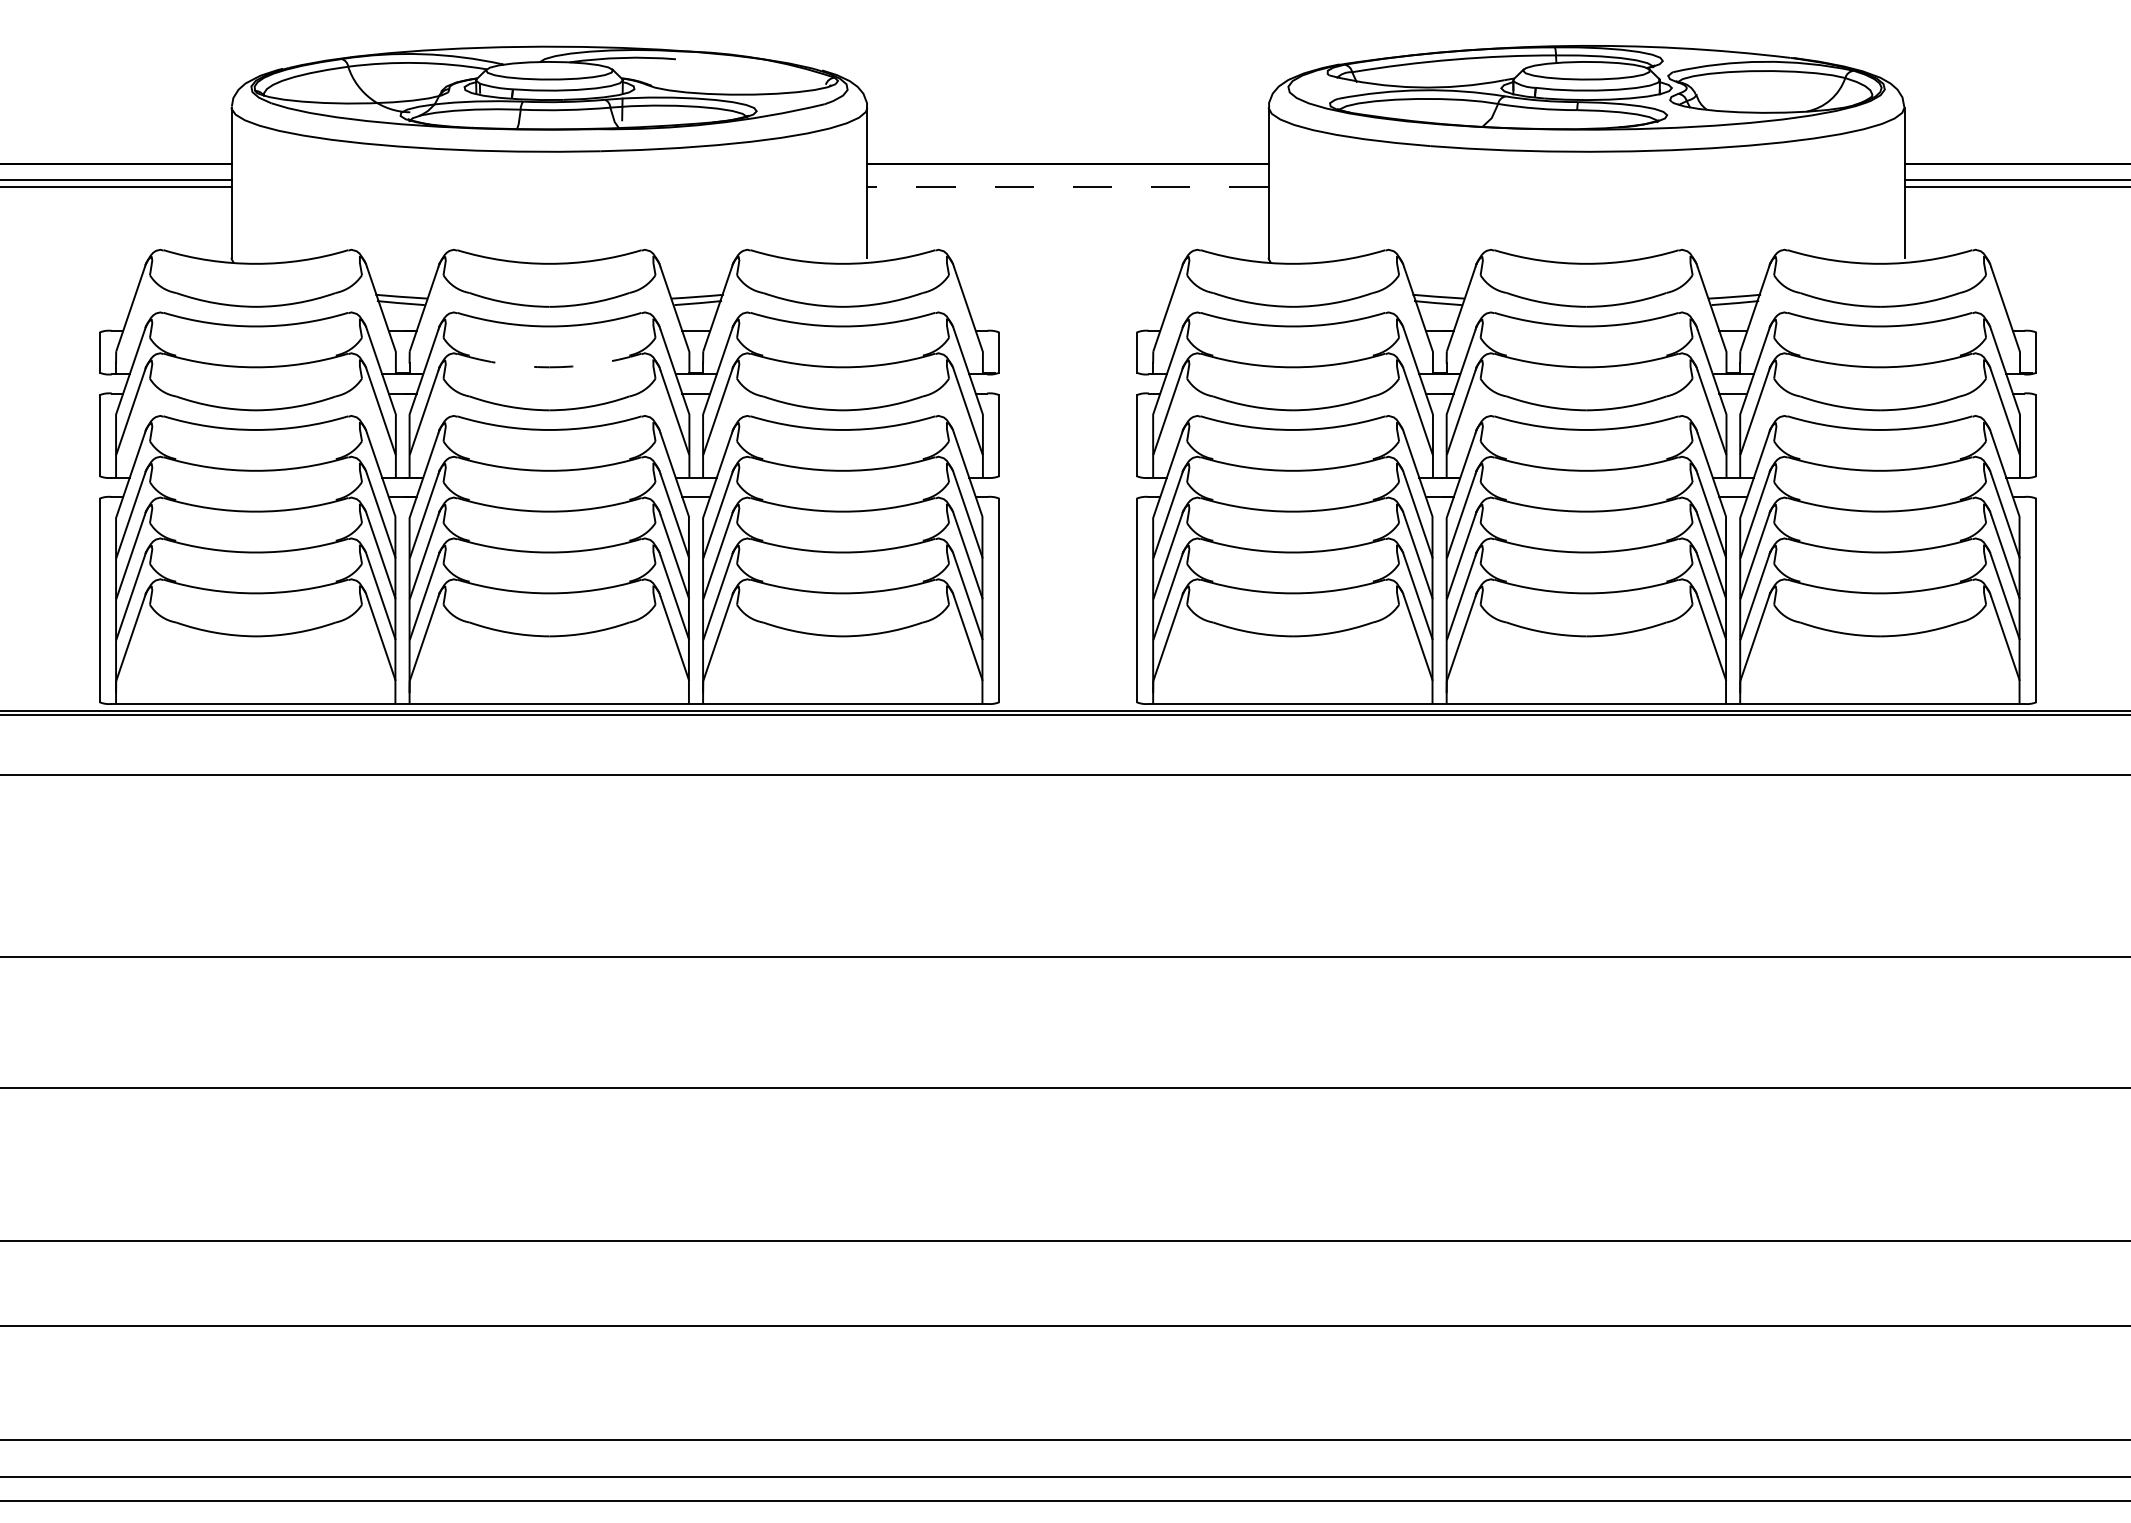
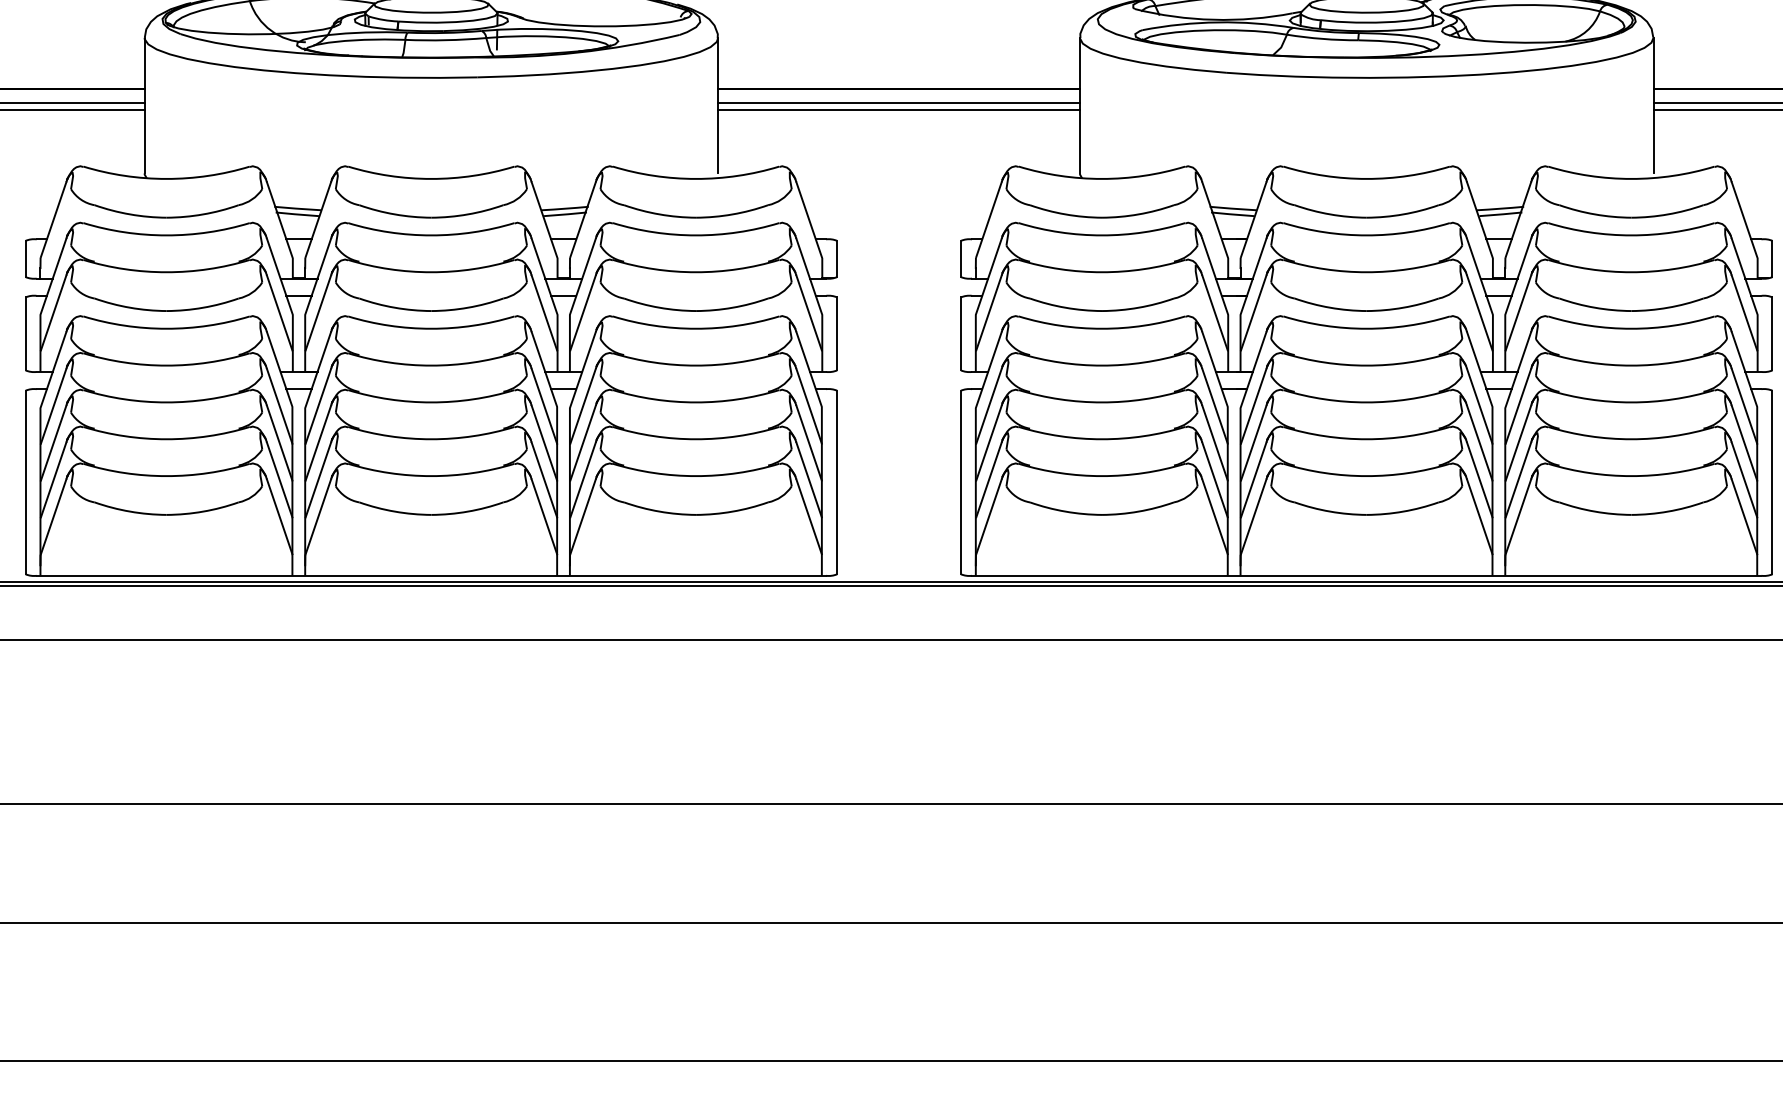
line: (1067, 180) -> (898, 103), added
line: (1068, 187) -> (899, 110), dashed -> solid
arc: (549, 367) -> (431, 272), dashed -> solid

